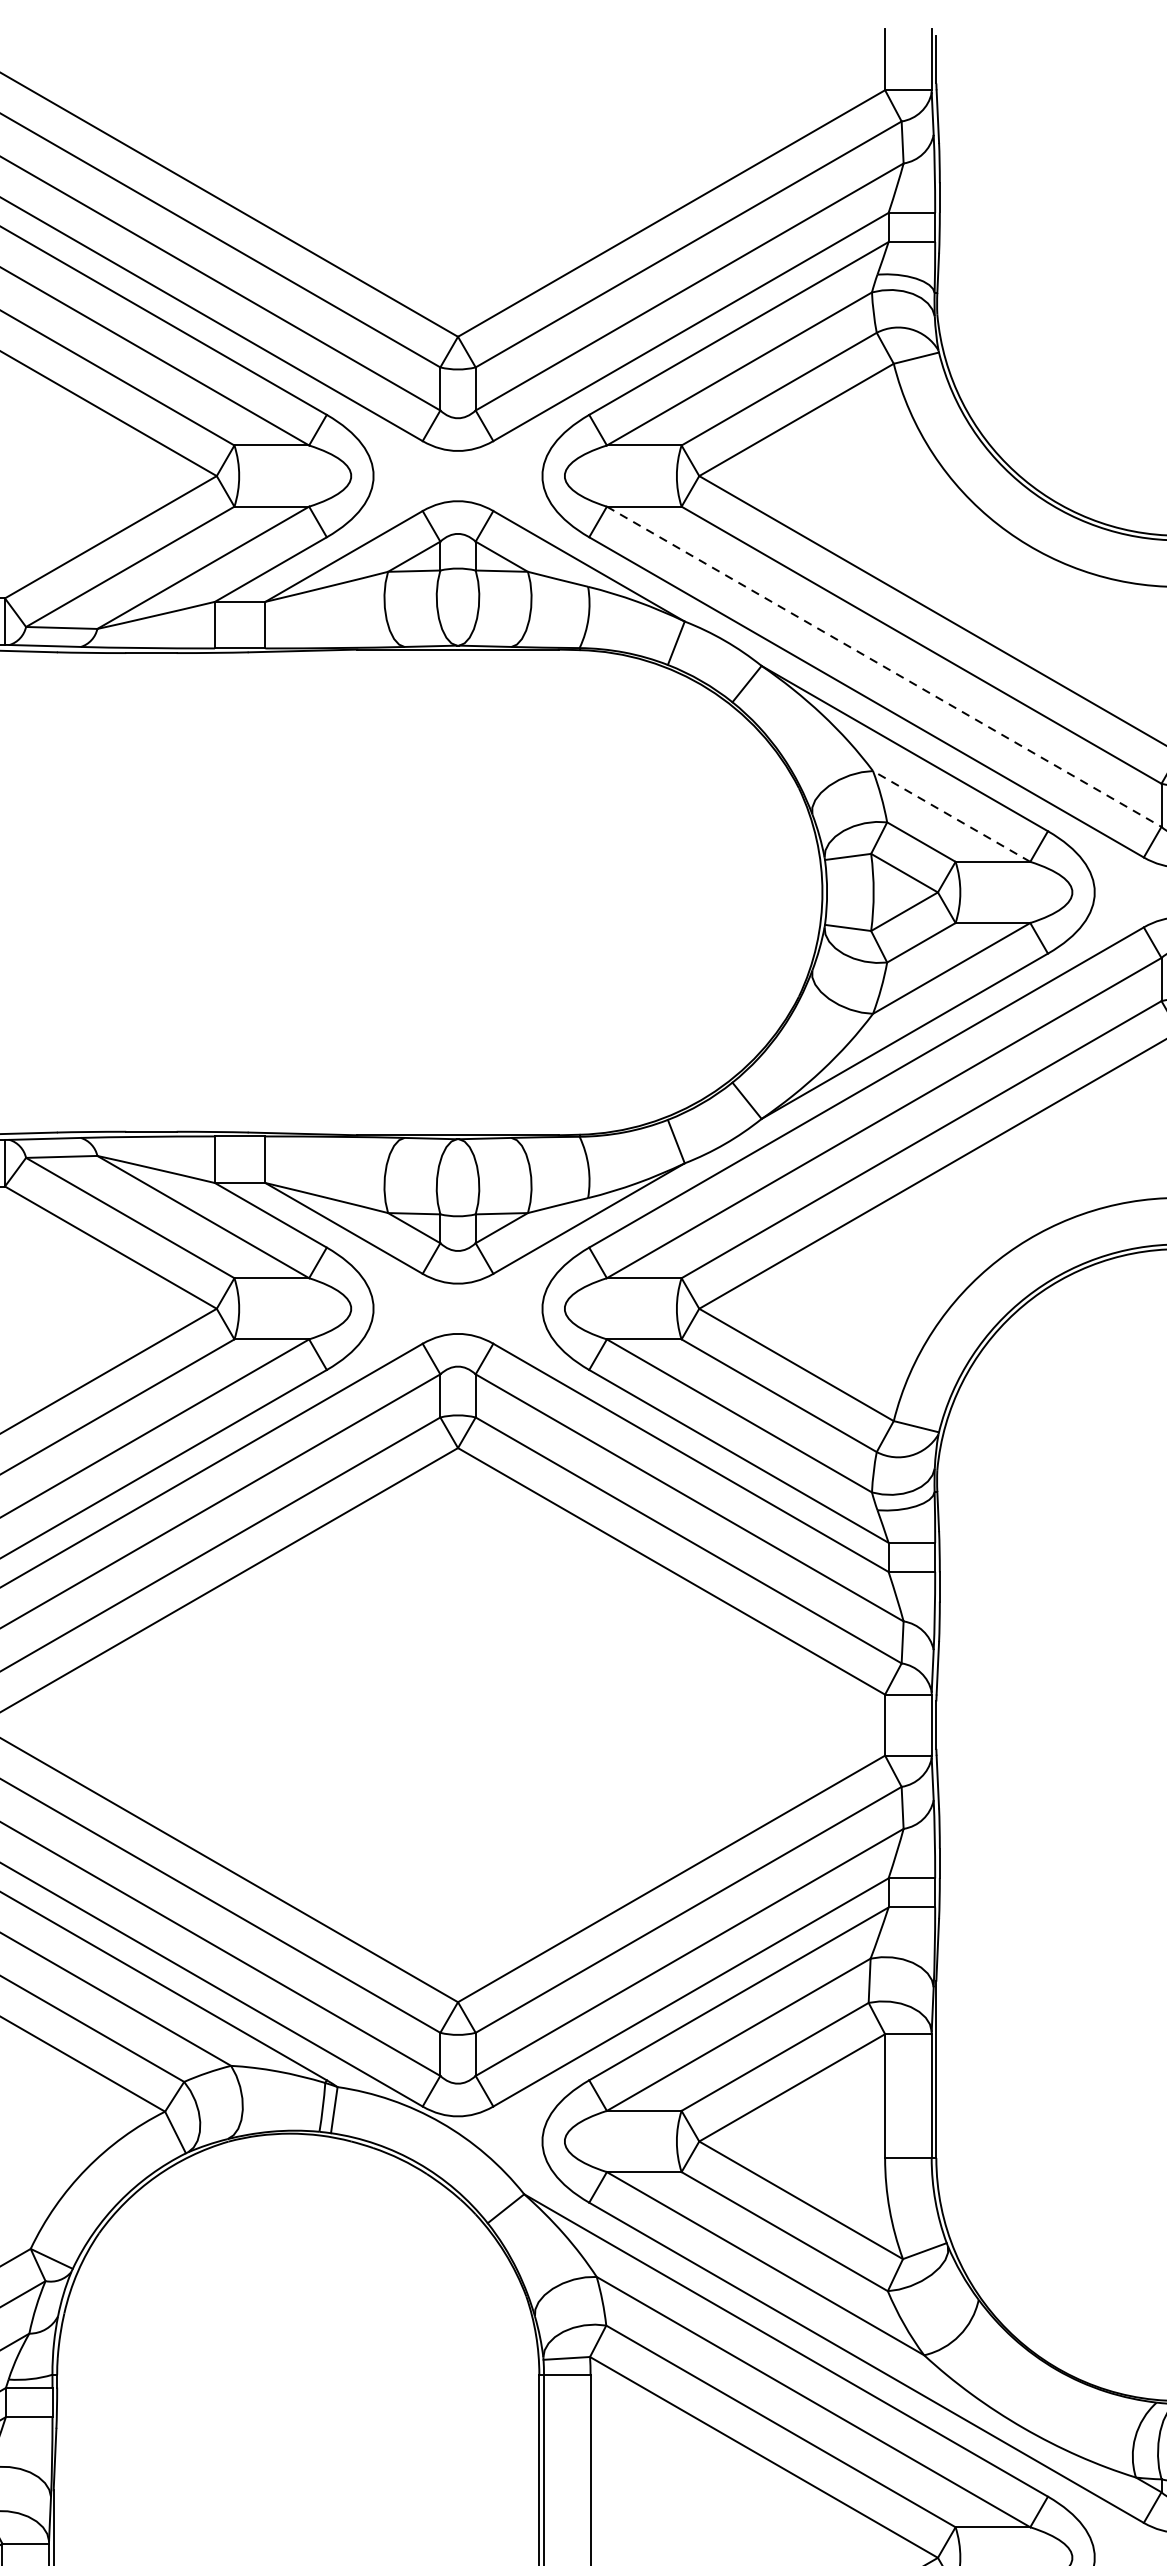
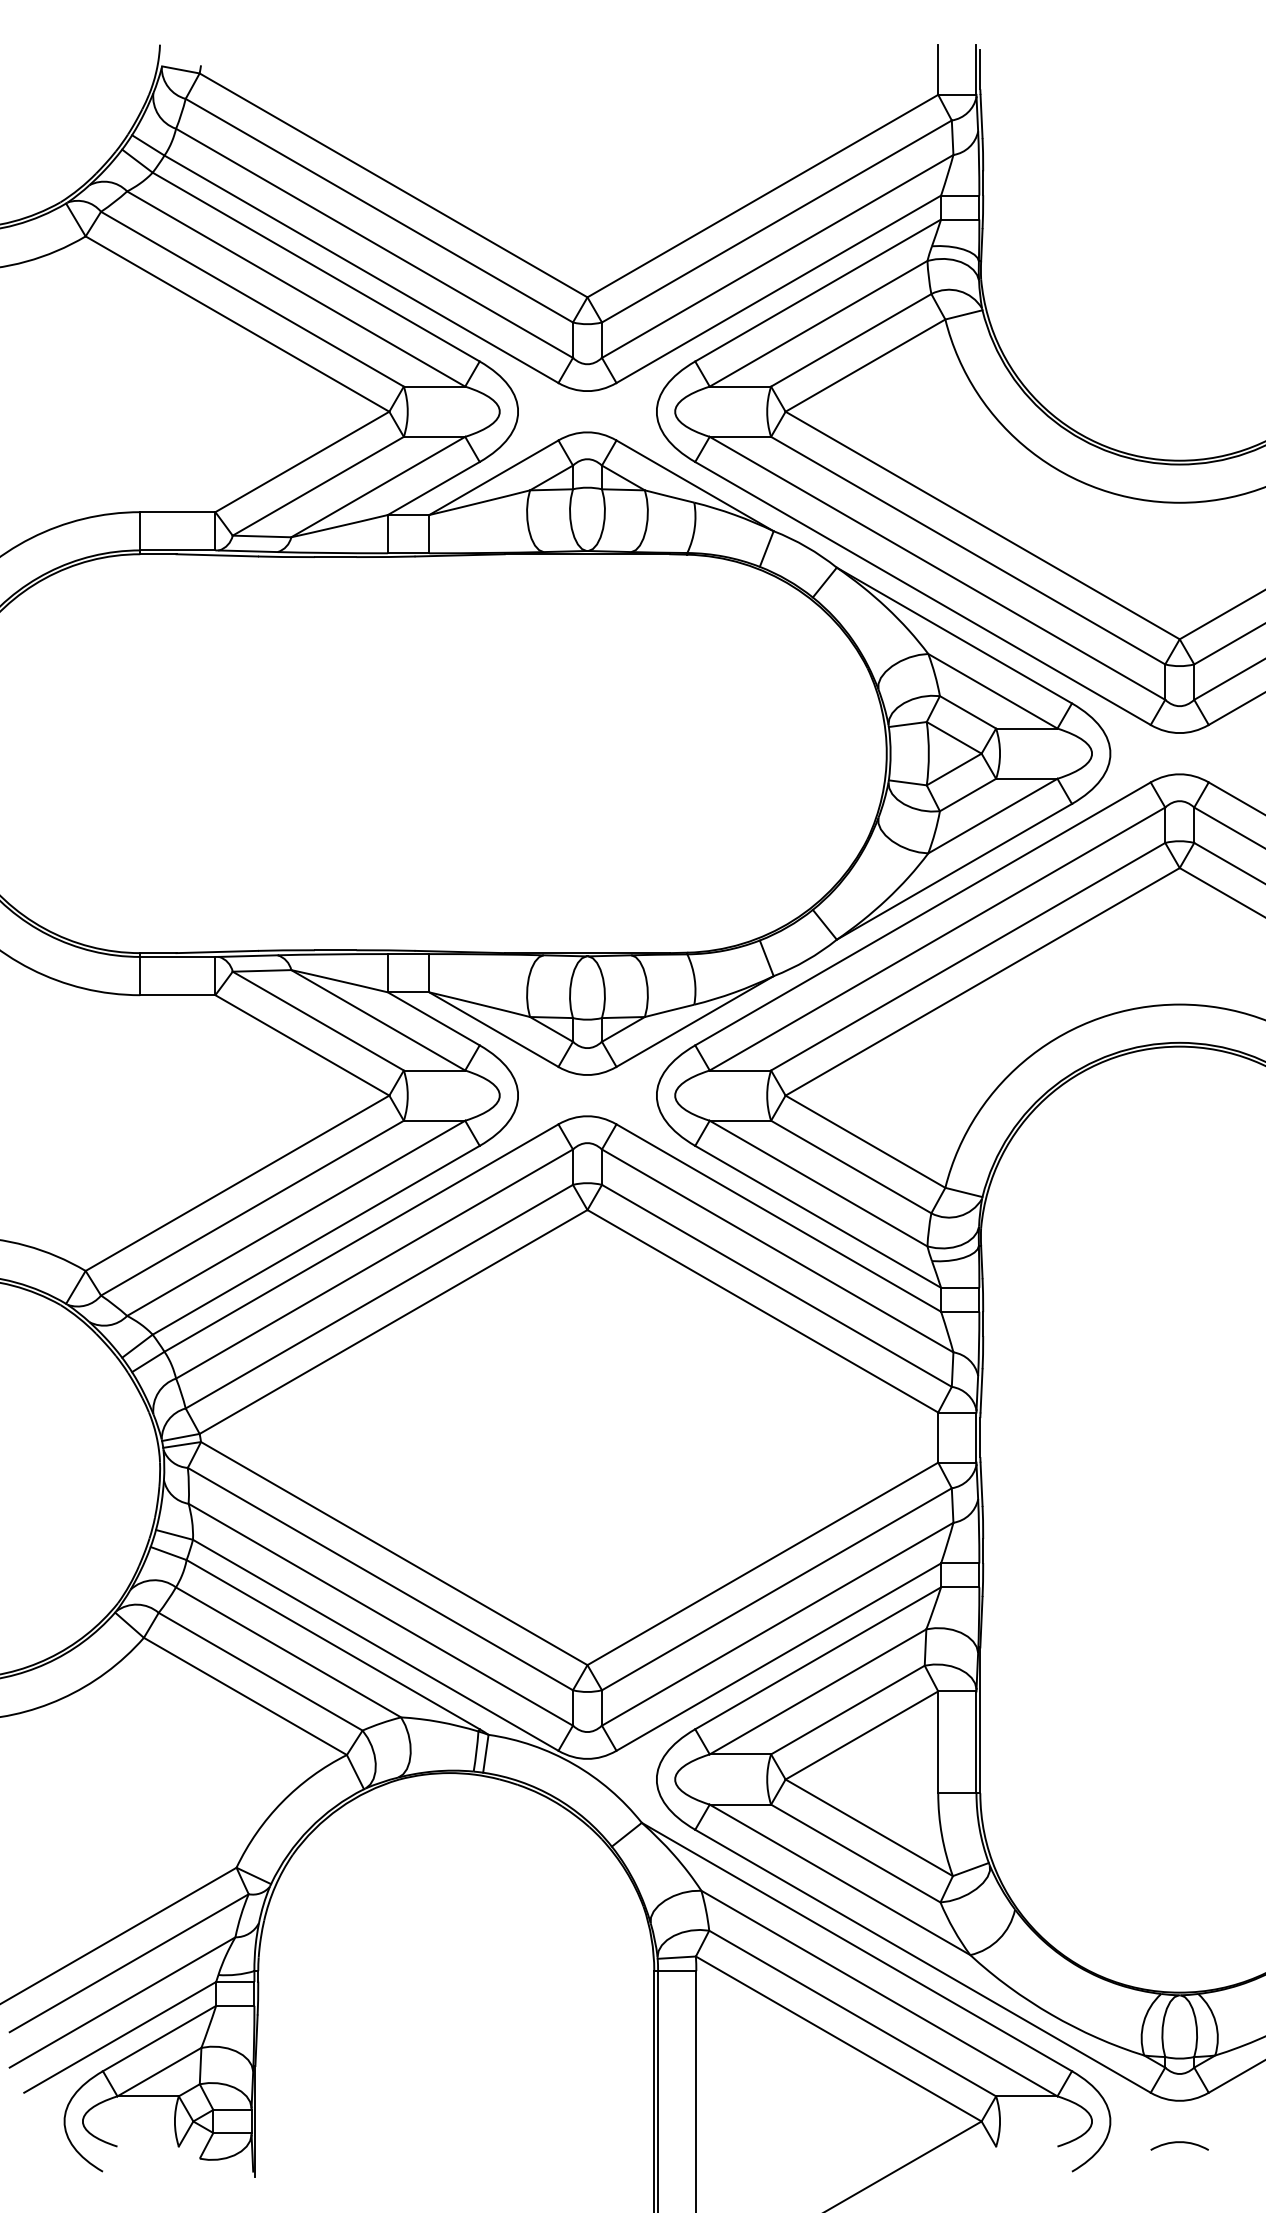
line: (884, 666) -> (937, 568), dashed -> solid
line: (951, 816) -> (992, 691), dashed -> solid

